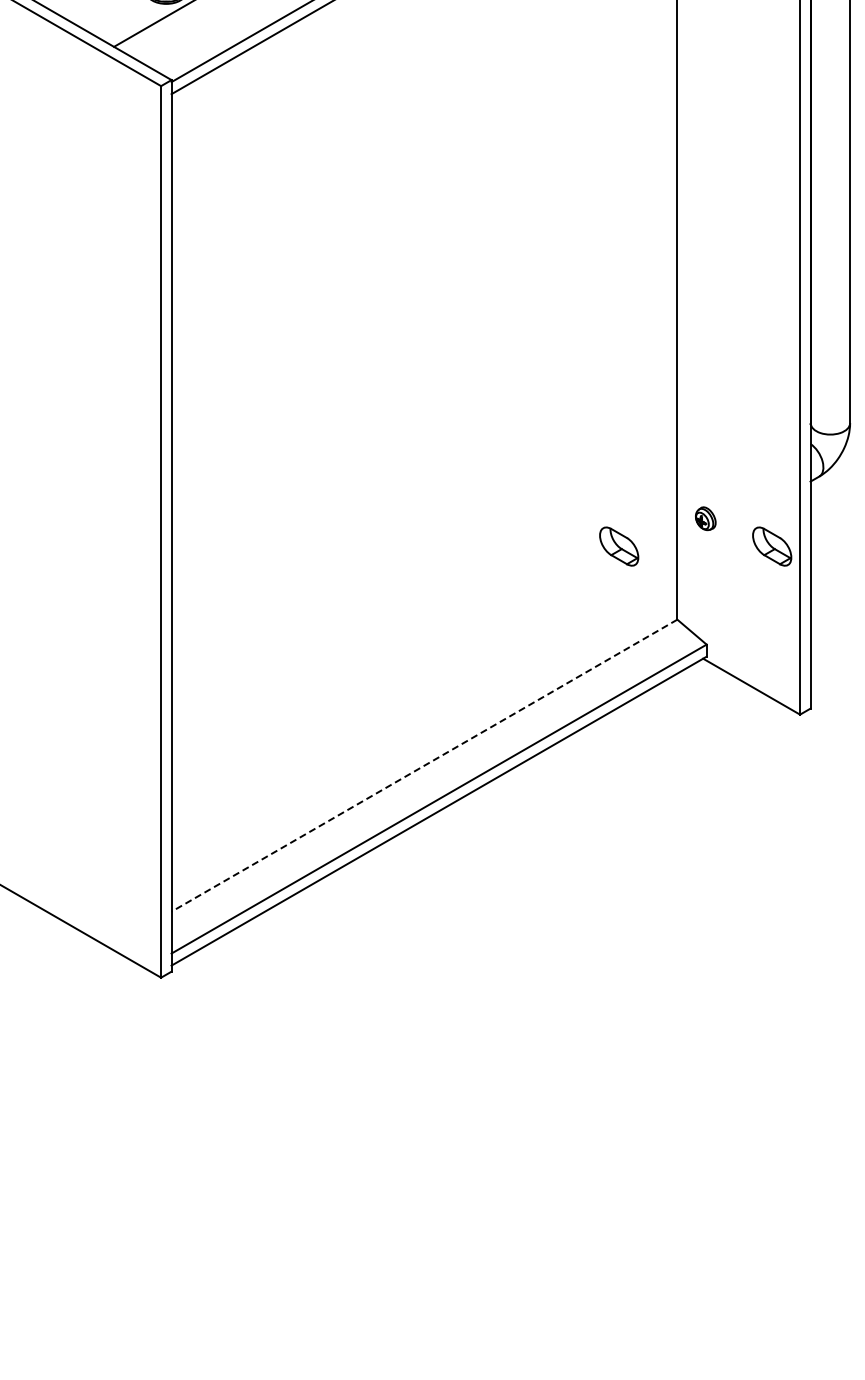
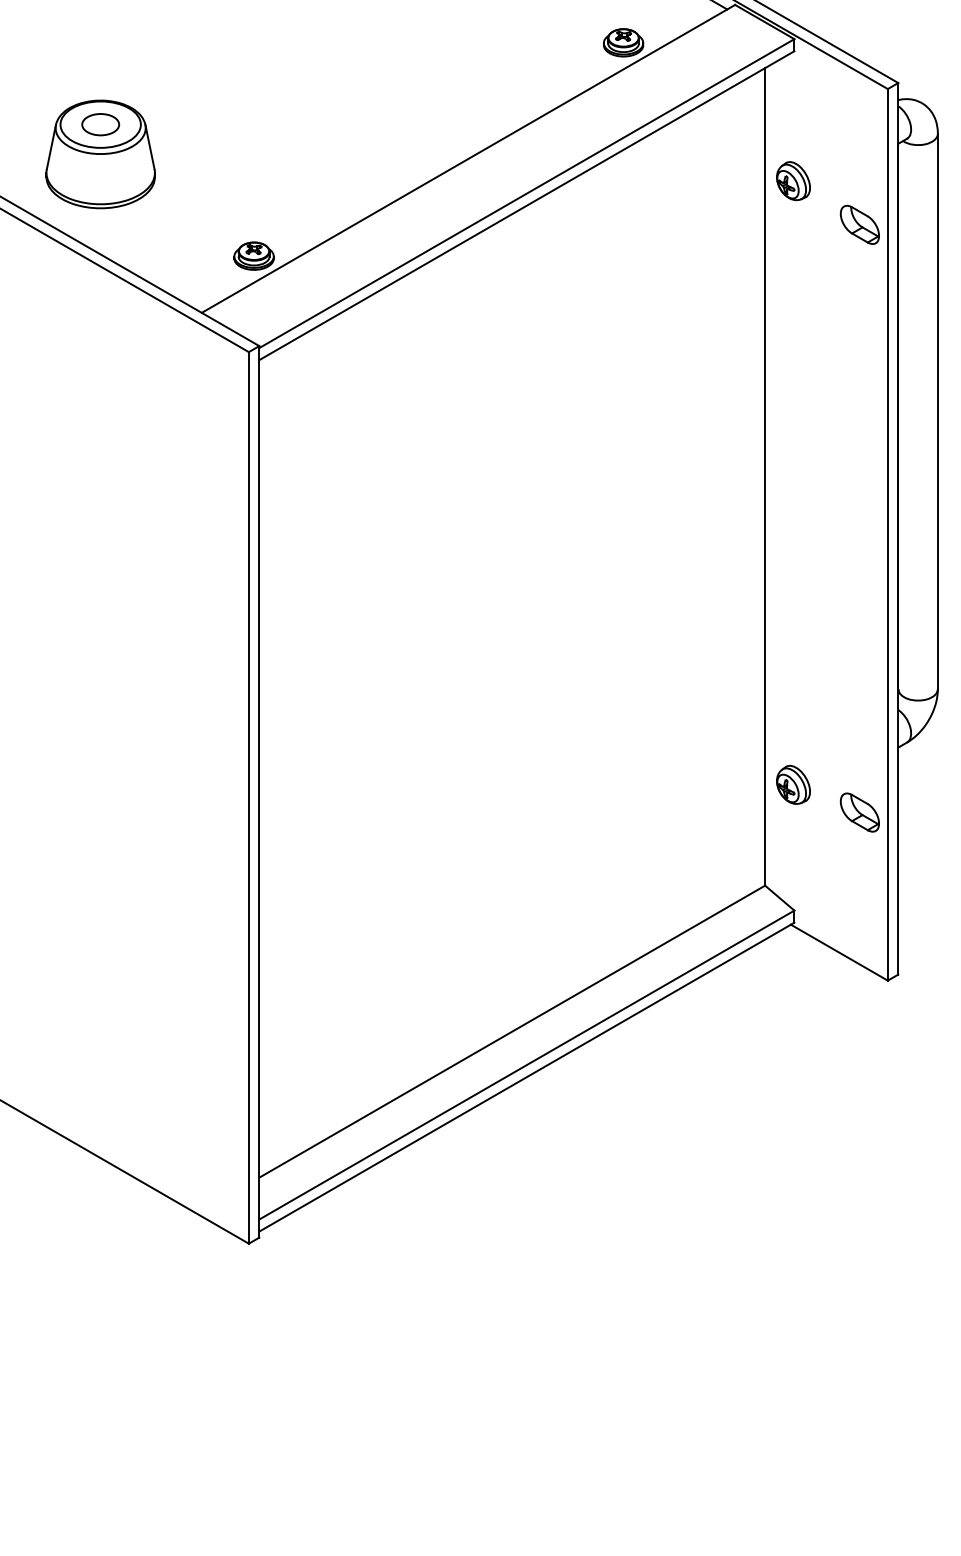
part: (705, 518) -> (793, 784), size x1.67
part: (618, 546) -> (706, 812), removed
line: (423, 765) -> (511, 1031), dashed -> solid

